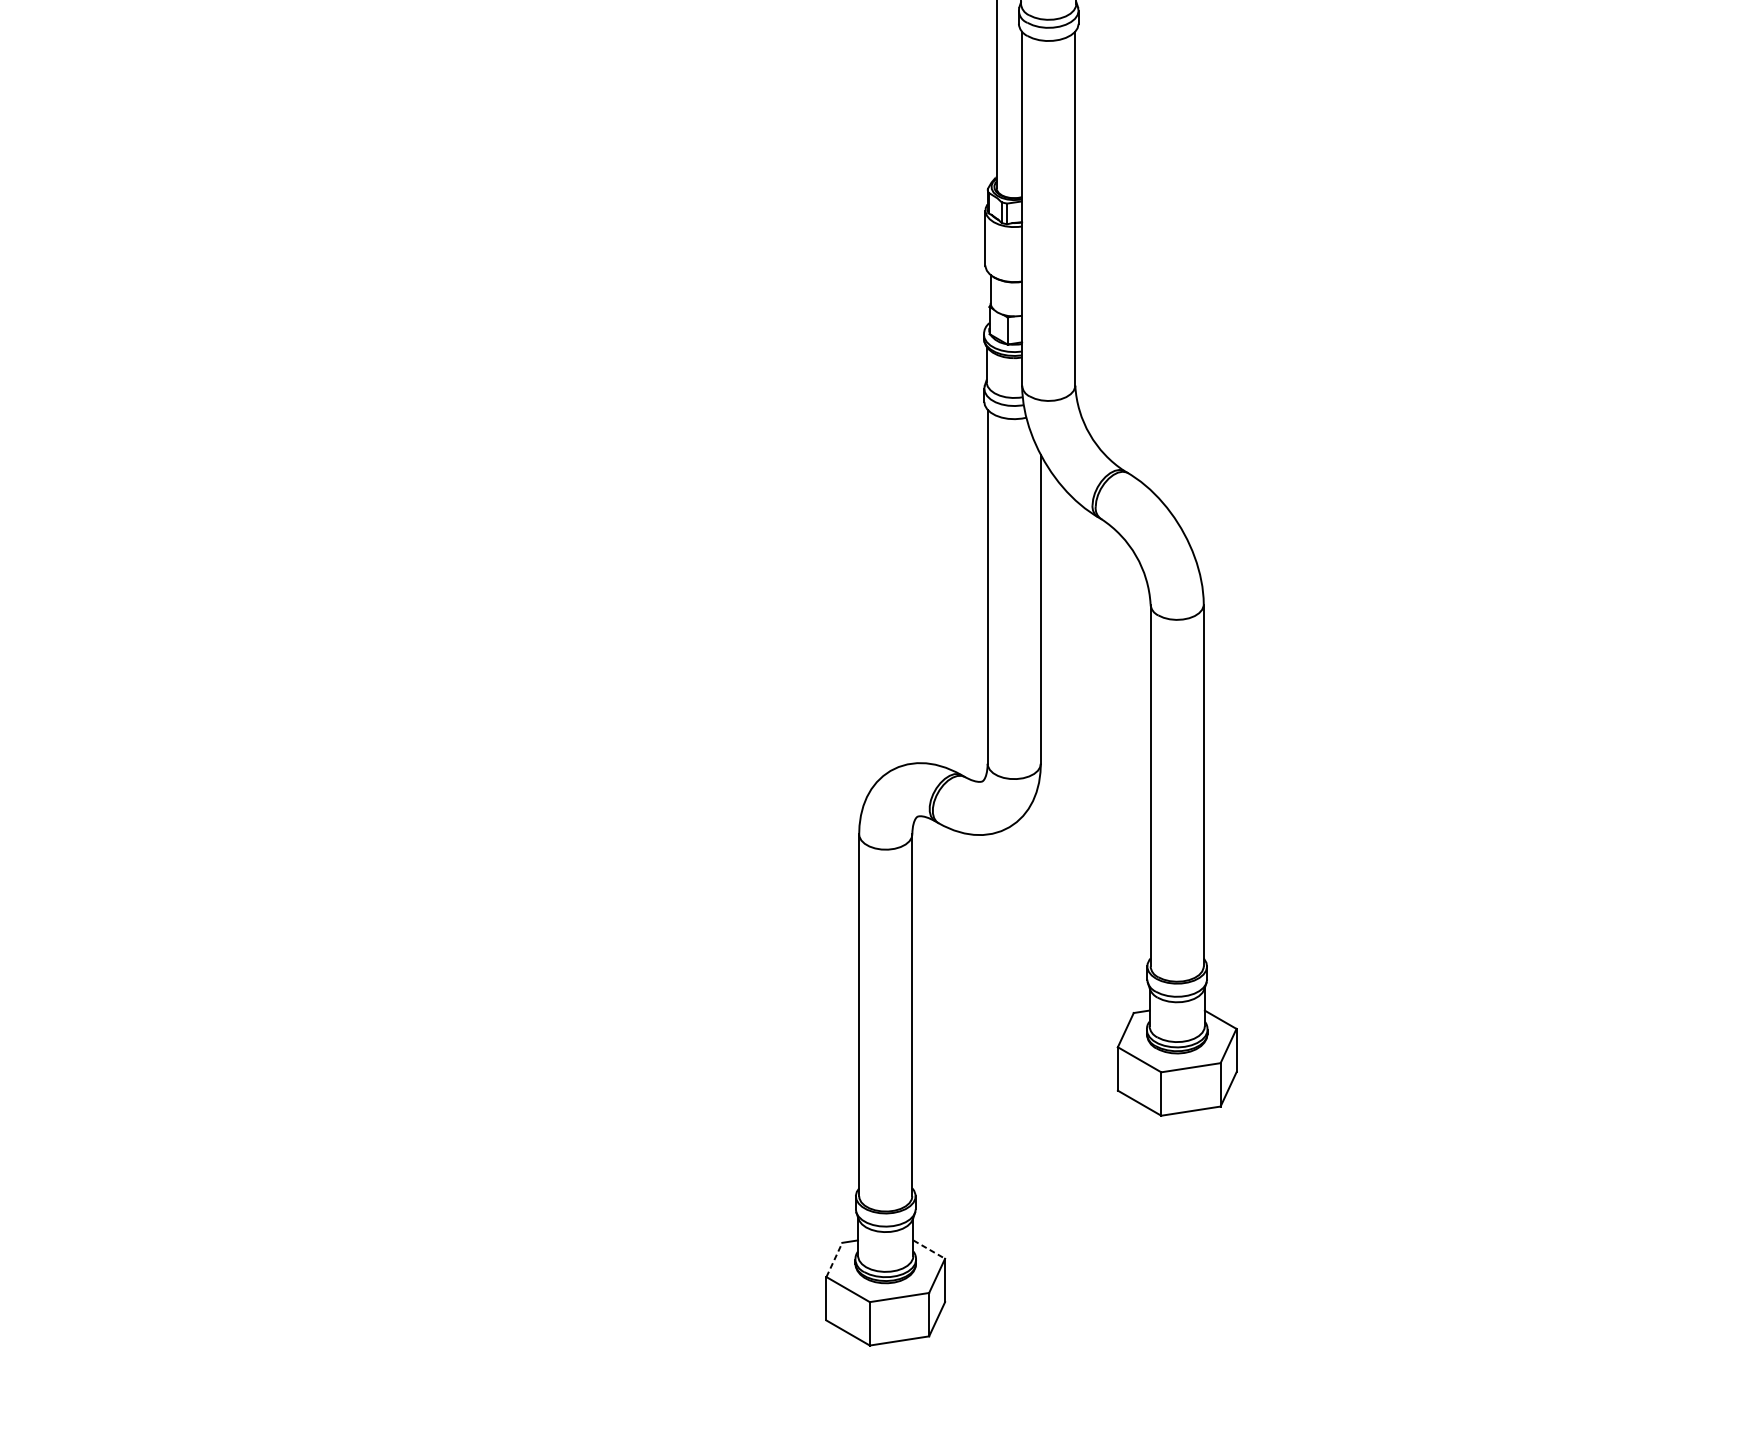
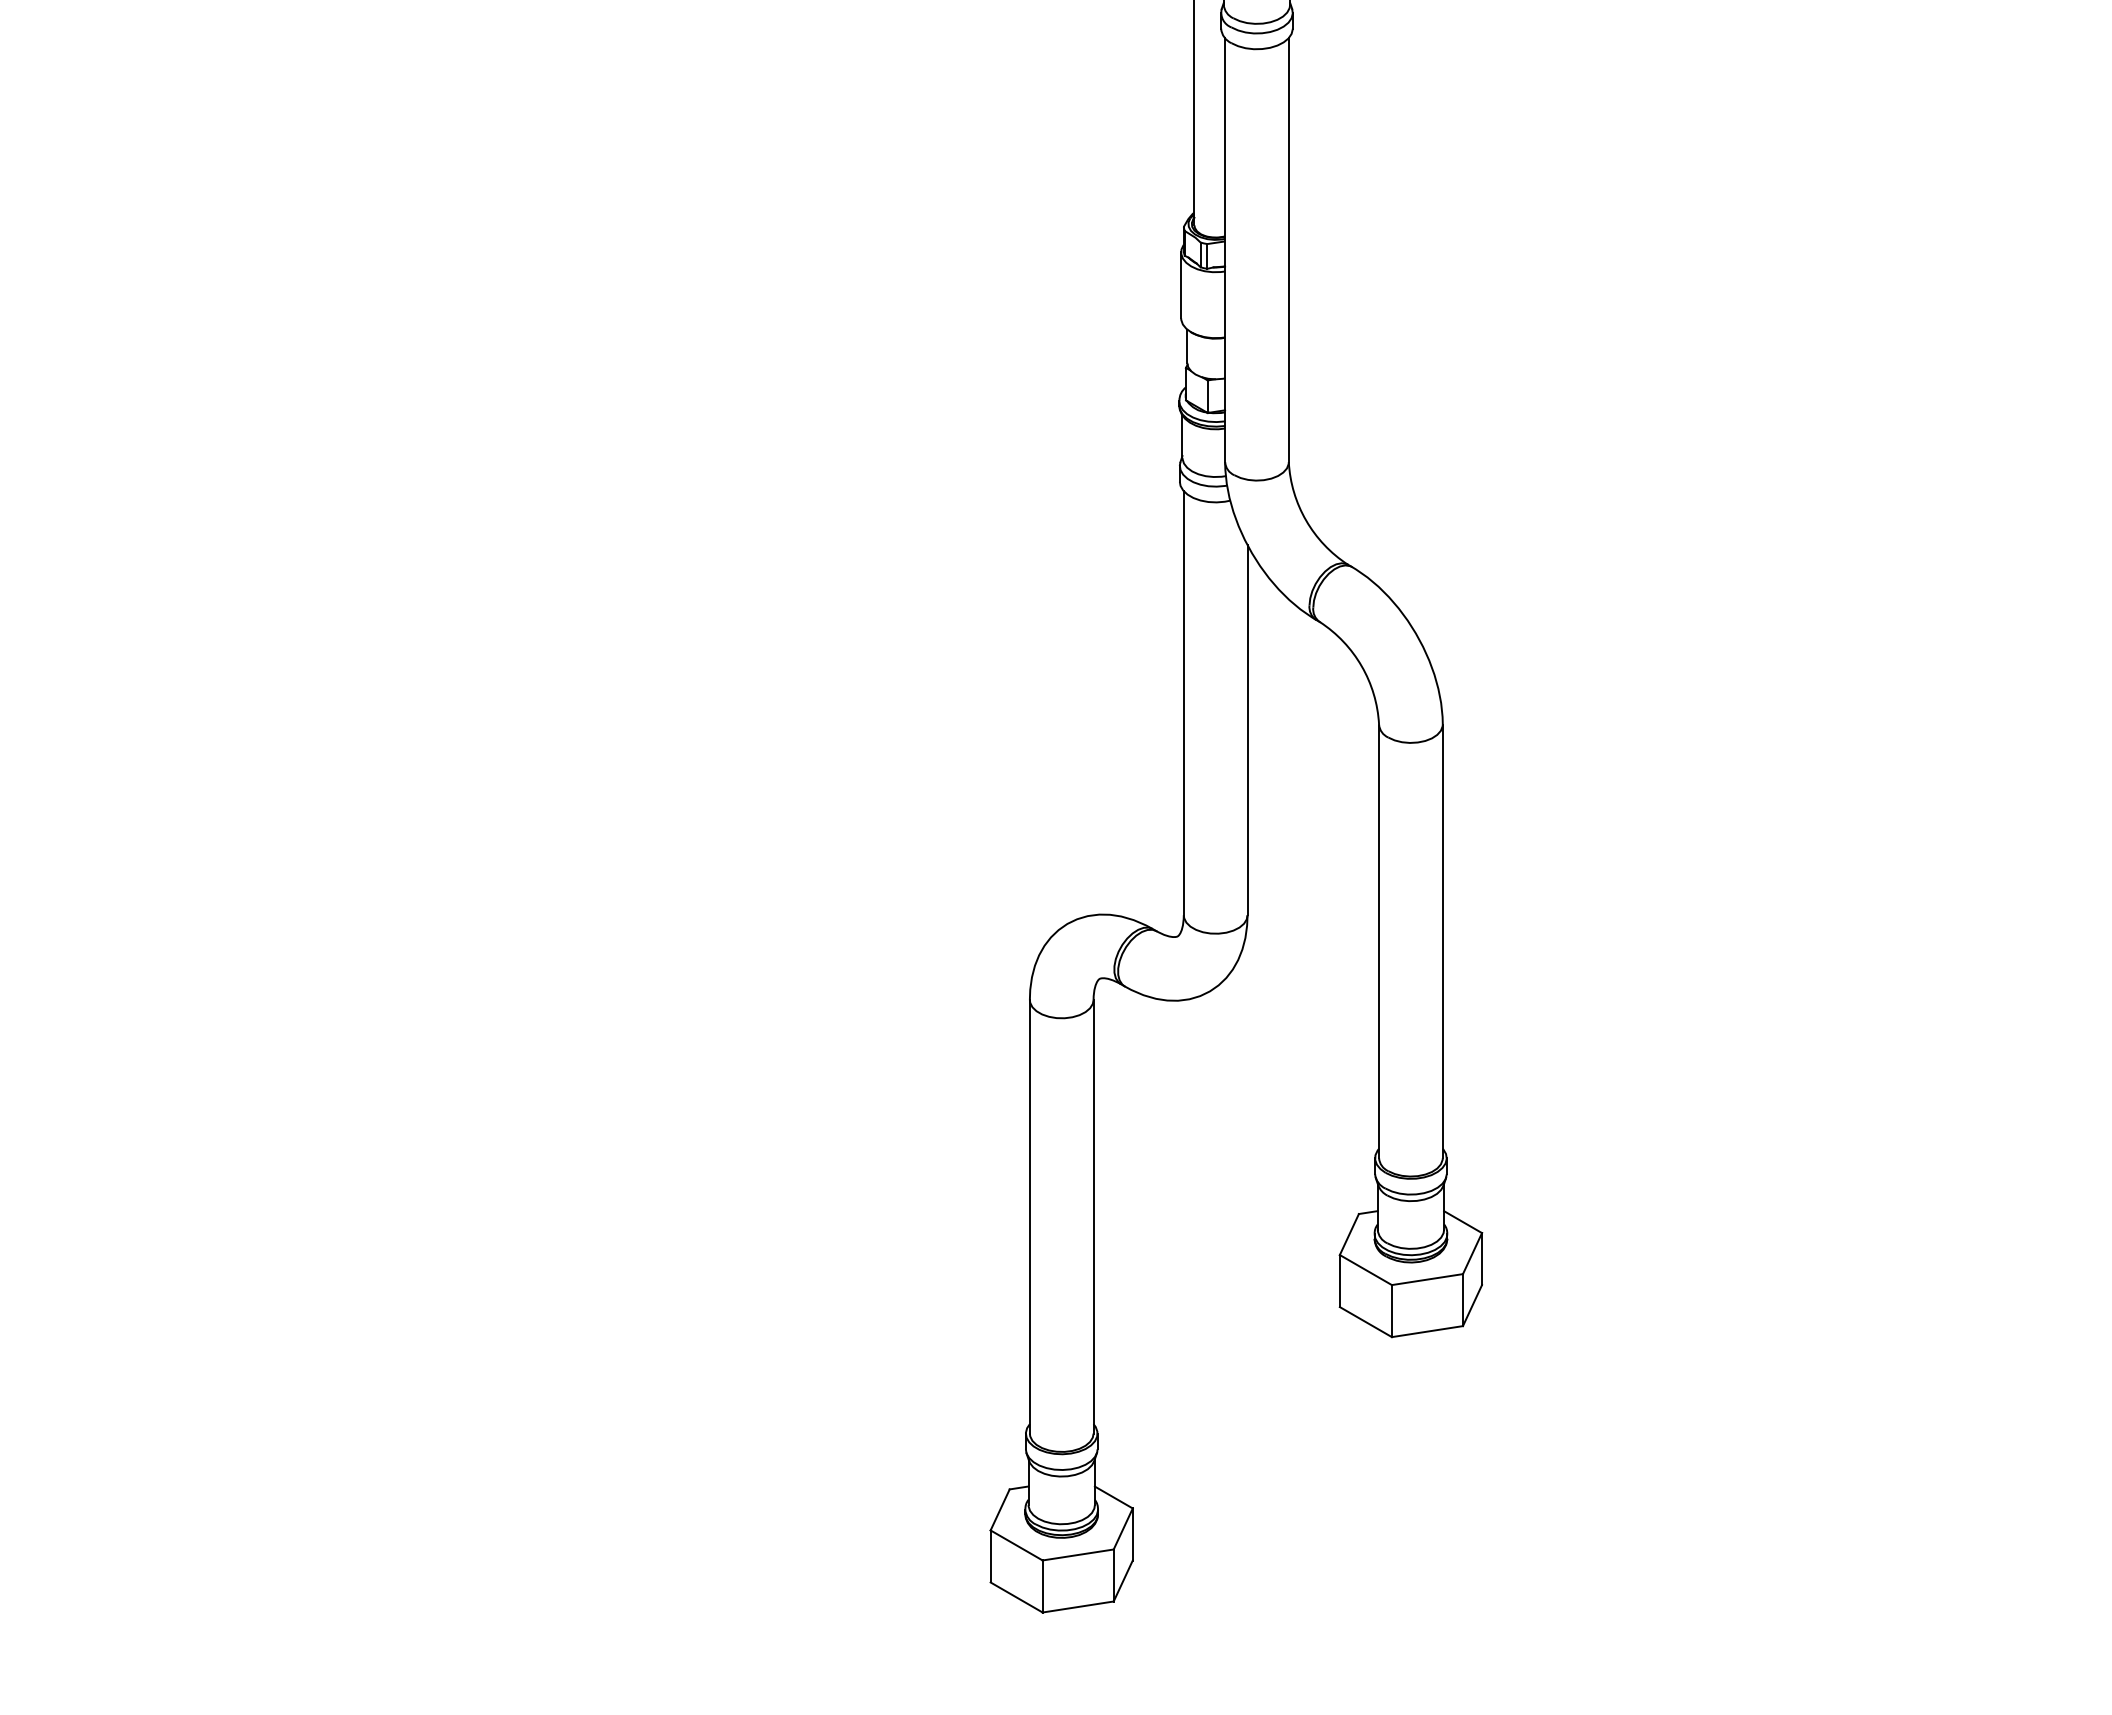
line: (928, 1249) -> (1113, 1497), dashed -> solid
line: (834, 1259) -> (1000, 1509), dashed -> solid

